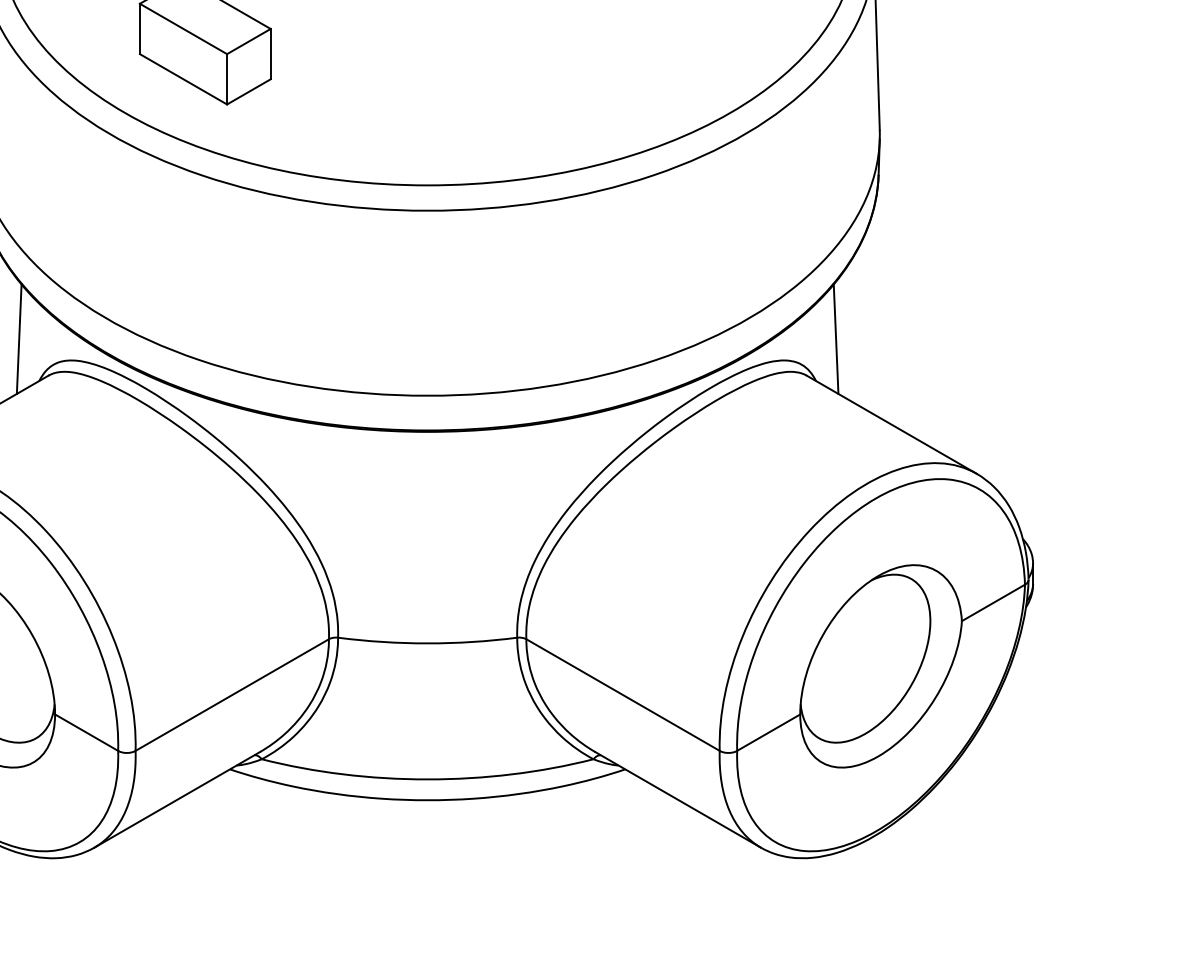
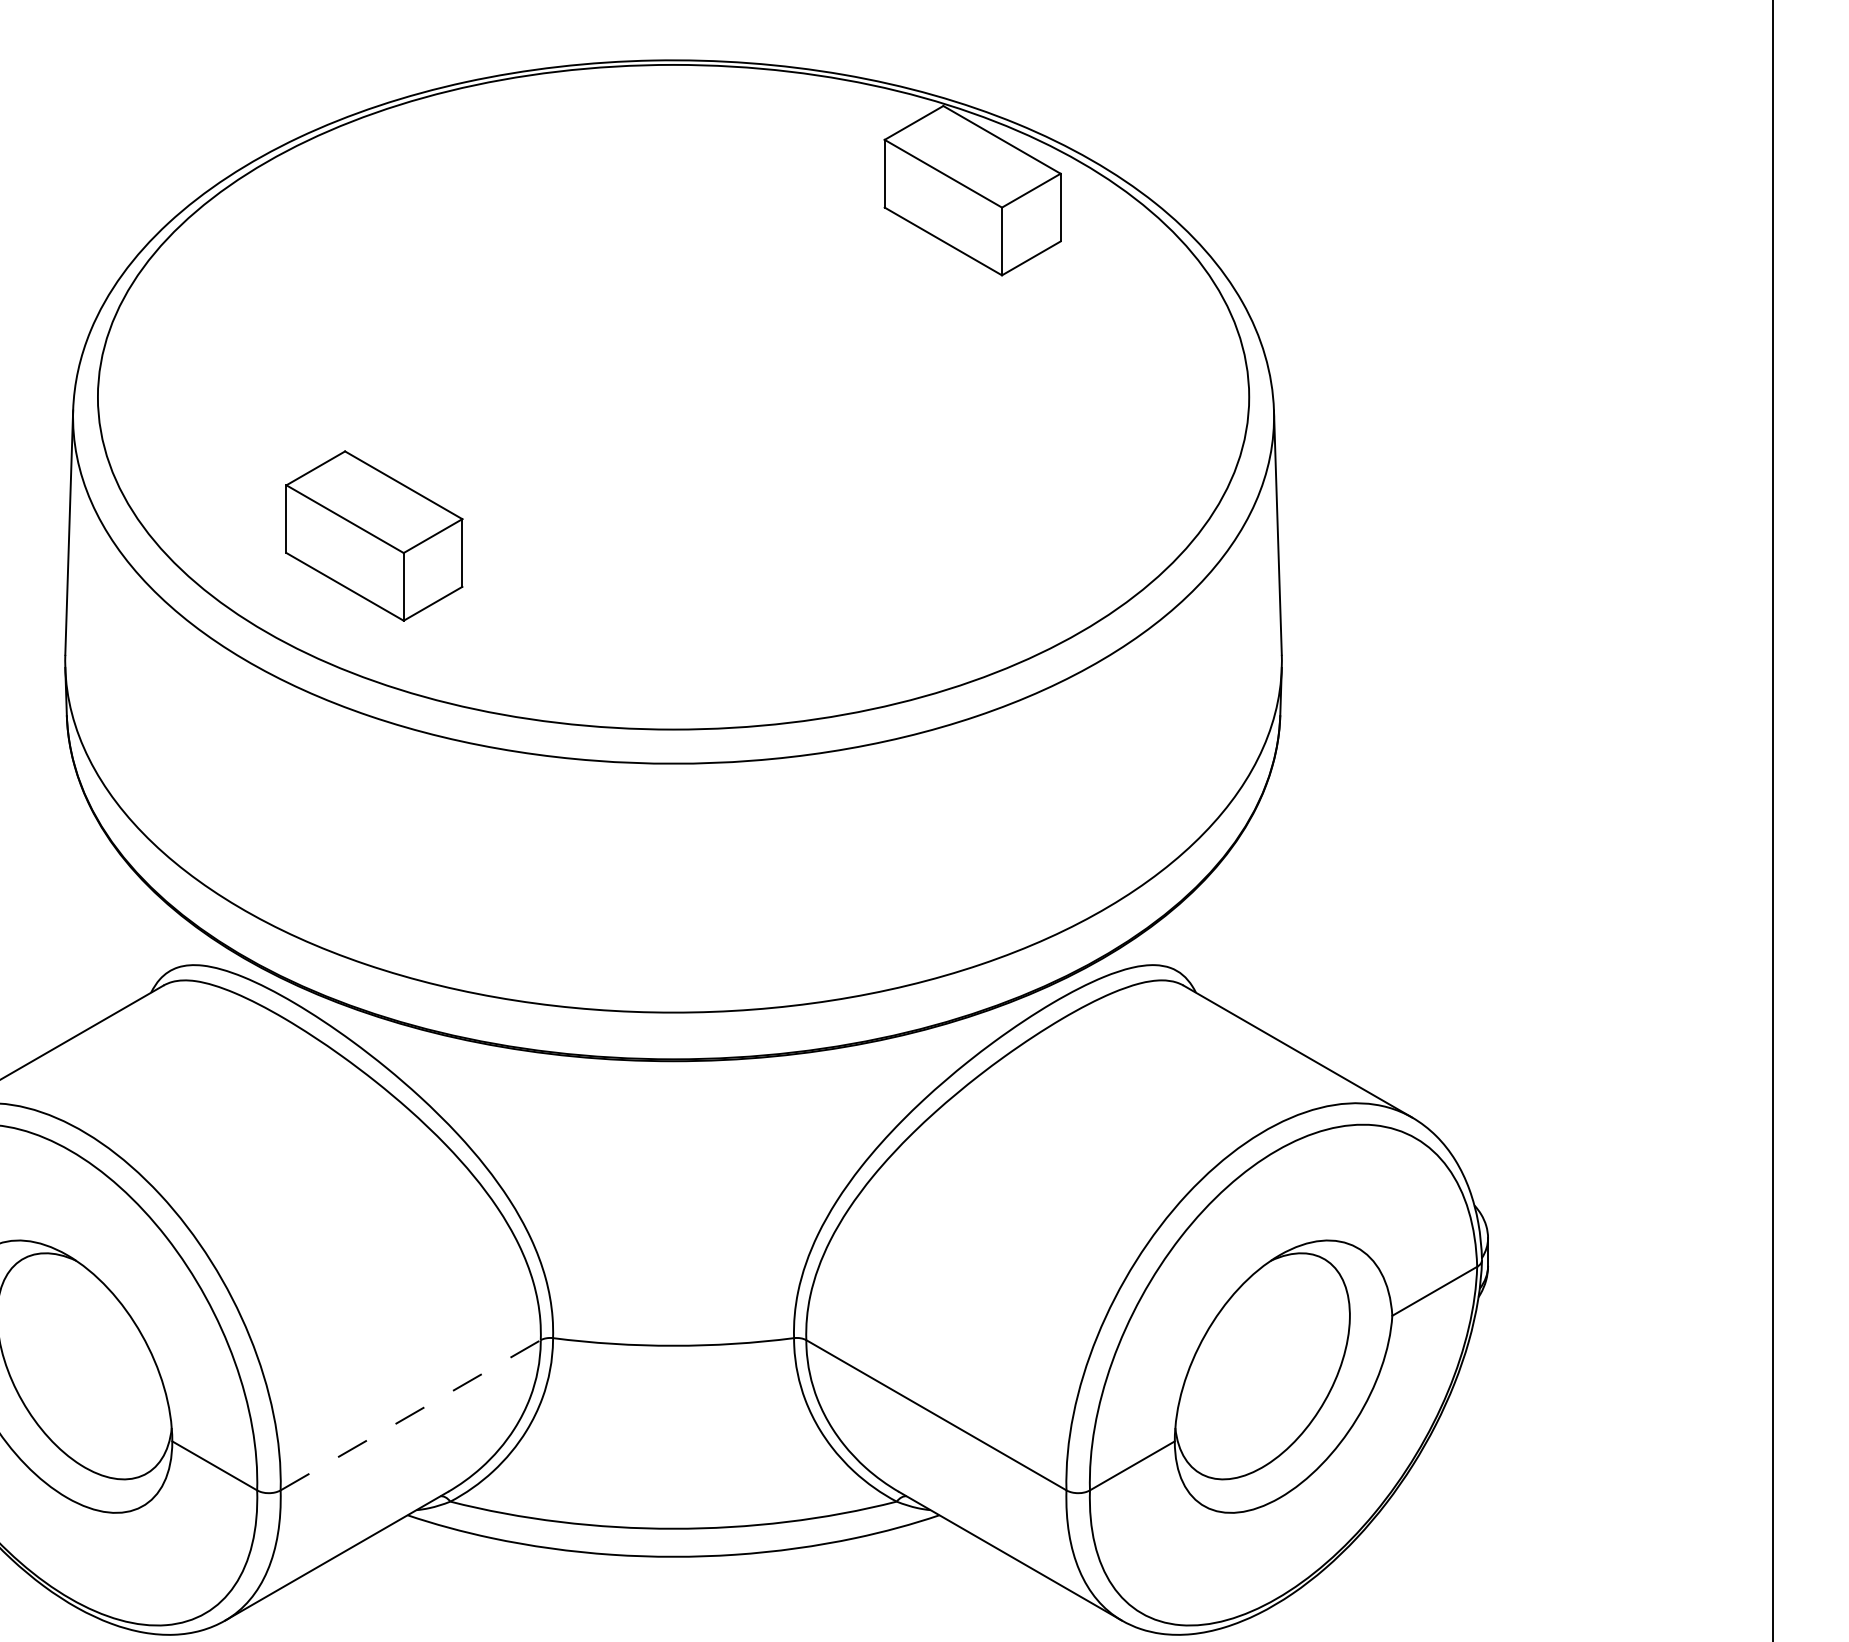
line: (18, 339) -> (123, 936), removed
line: (835, 339) -> (1222, 936), removed
line: (232, 695) -> (411, 1415), solid -> dashed

